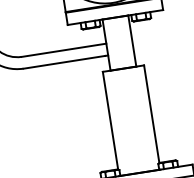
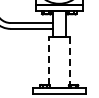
line: (151, 115) -> (69, 61), solid -> dashed
line: (109, 120) -> (48, 60), solid -> dashed

